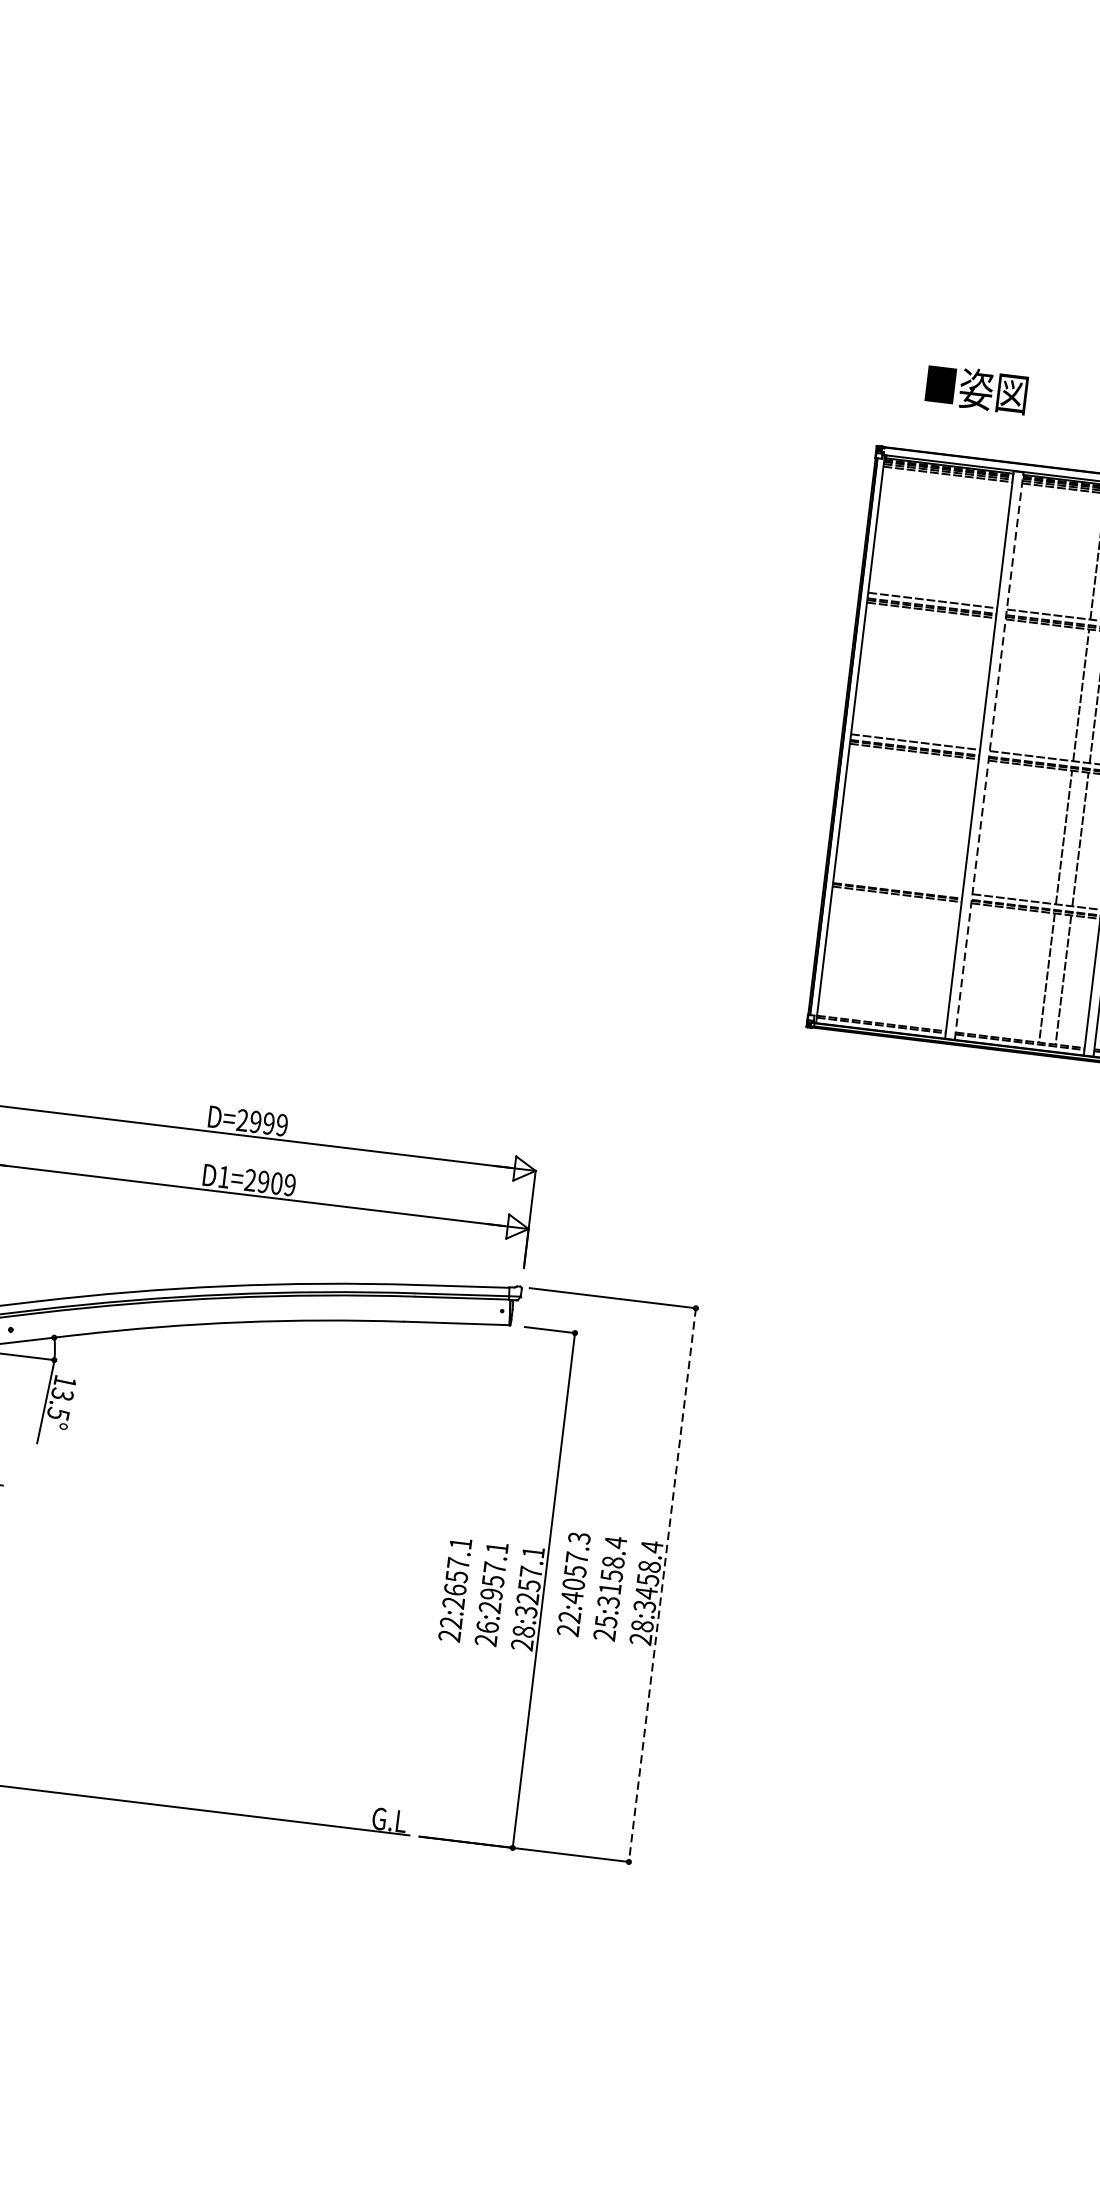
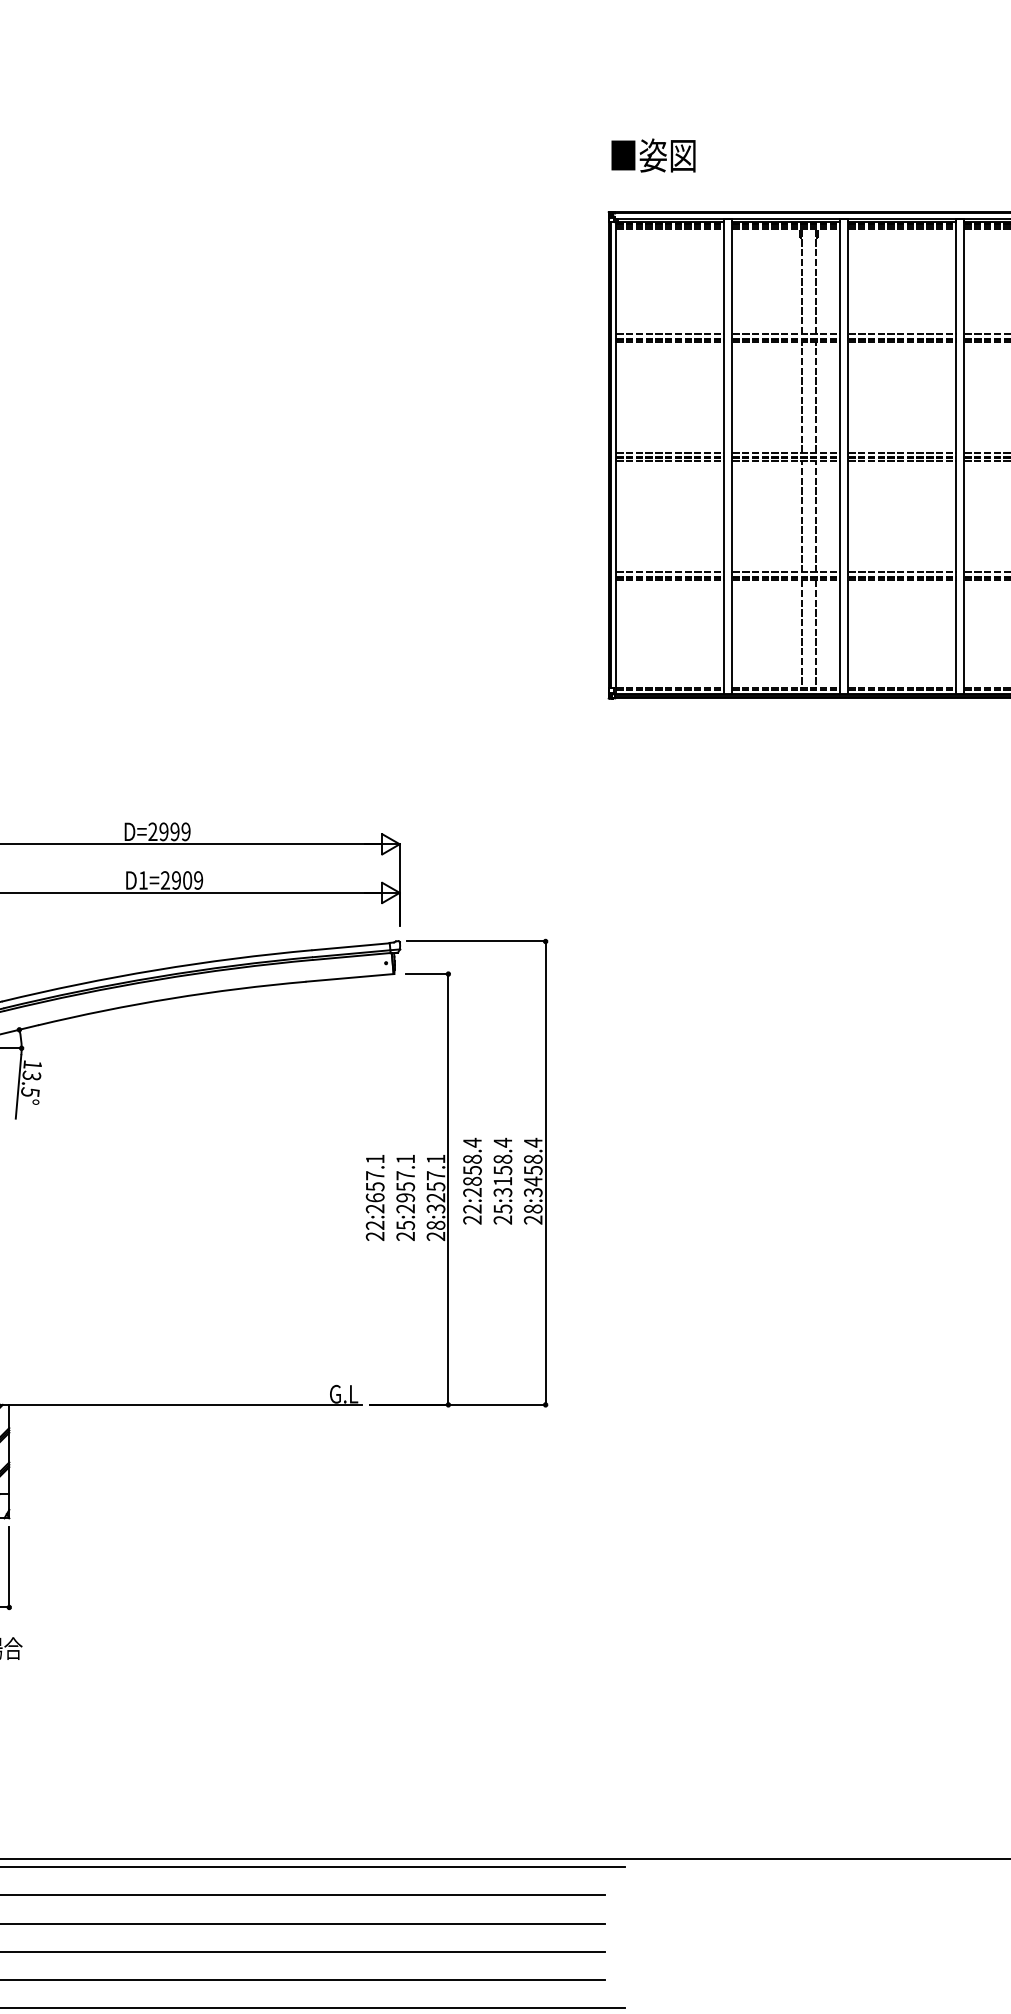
text: (976, 389) -> (653, 155), moved
line: (989, 755) -> (732, 456), dashed -> solid
line: (898, 885) -> (670, 572), added
text: (575, 1567) -> (472, 1167), 22:4057.3 -> 22:2858.4
line: (662, 1585) -> (545, 1173), dashed -> solid
text: (487, 1627) -> (405, 1225), 26:2957.1 -> 25:2957.1

